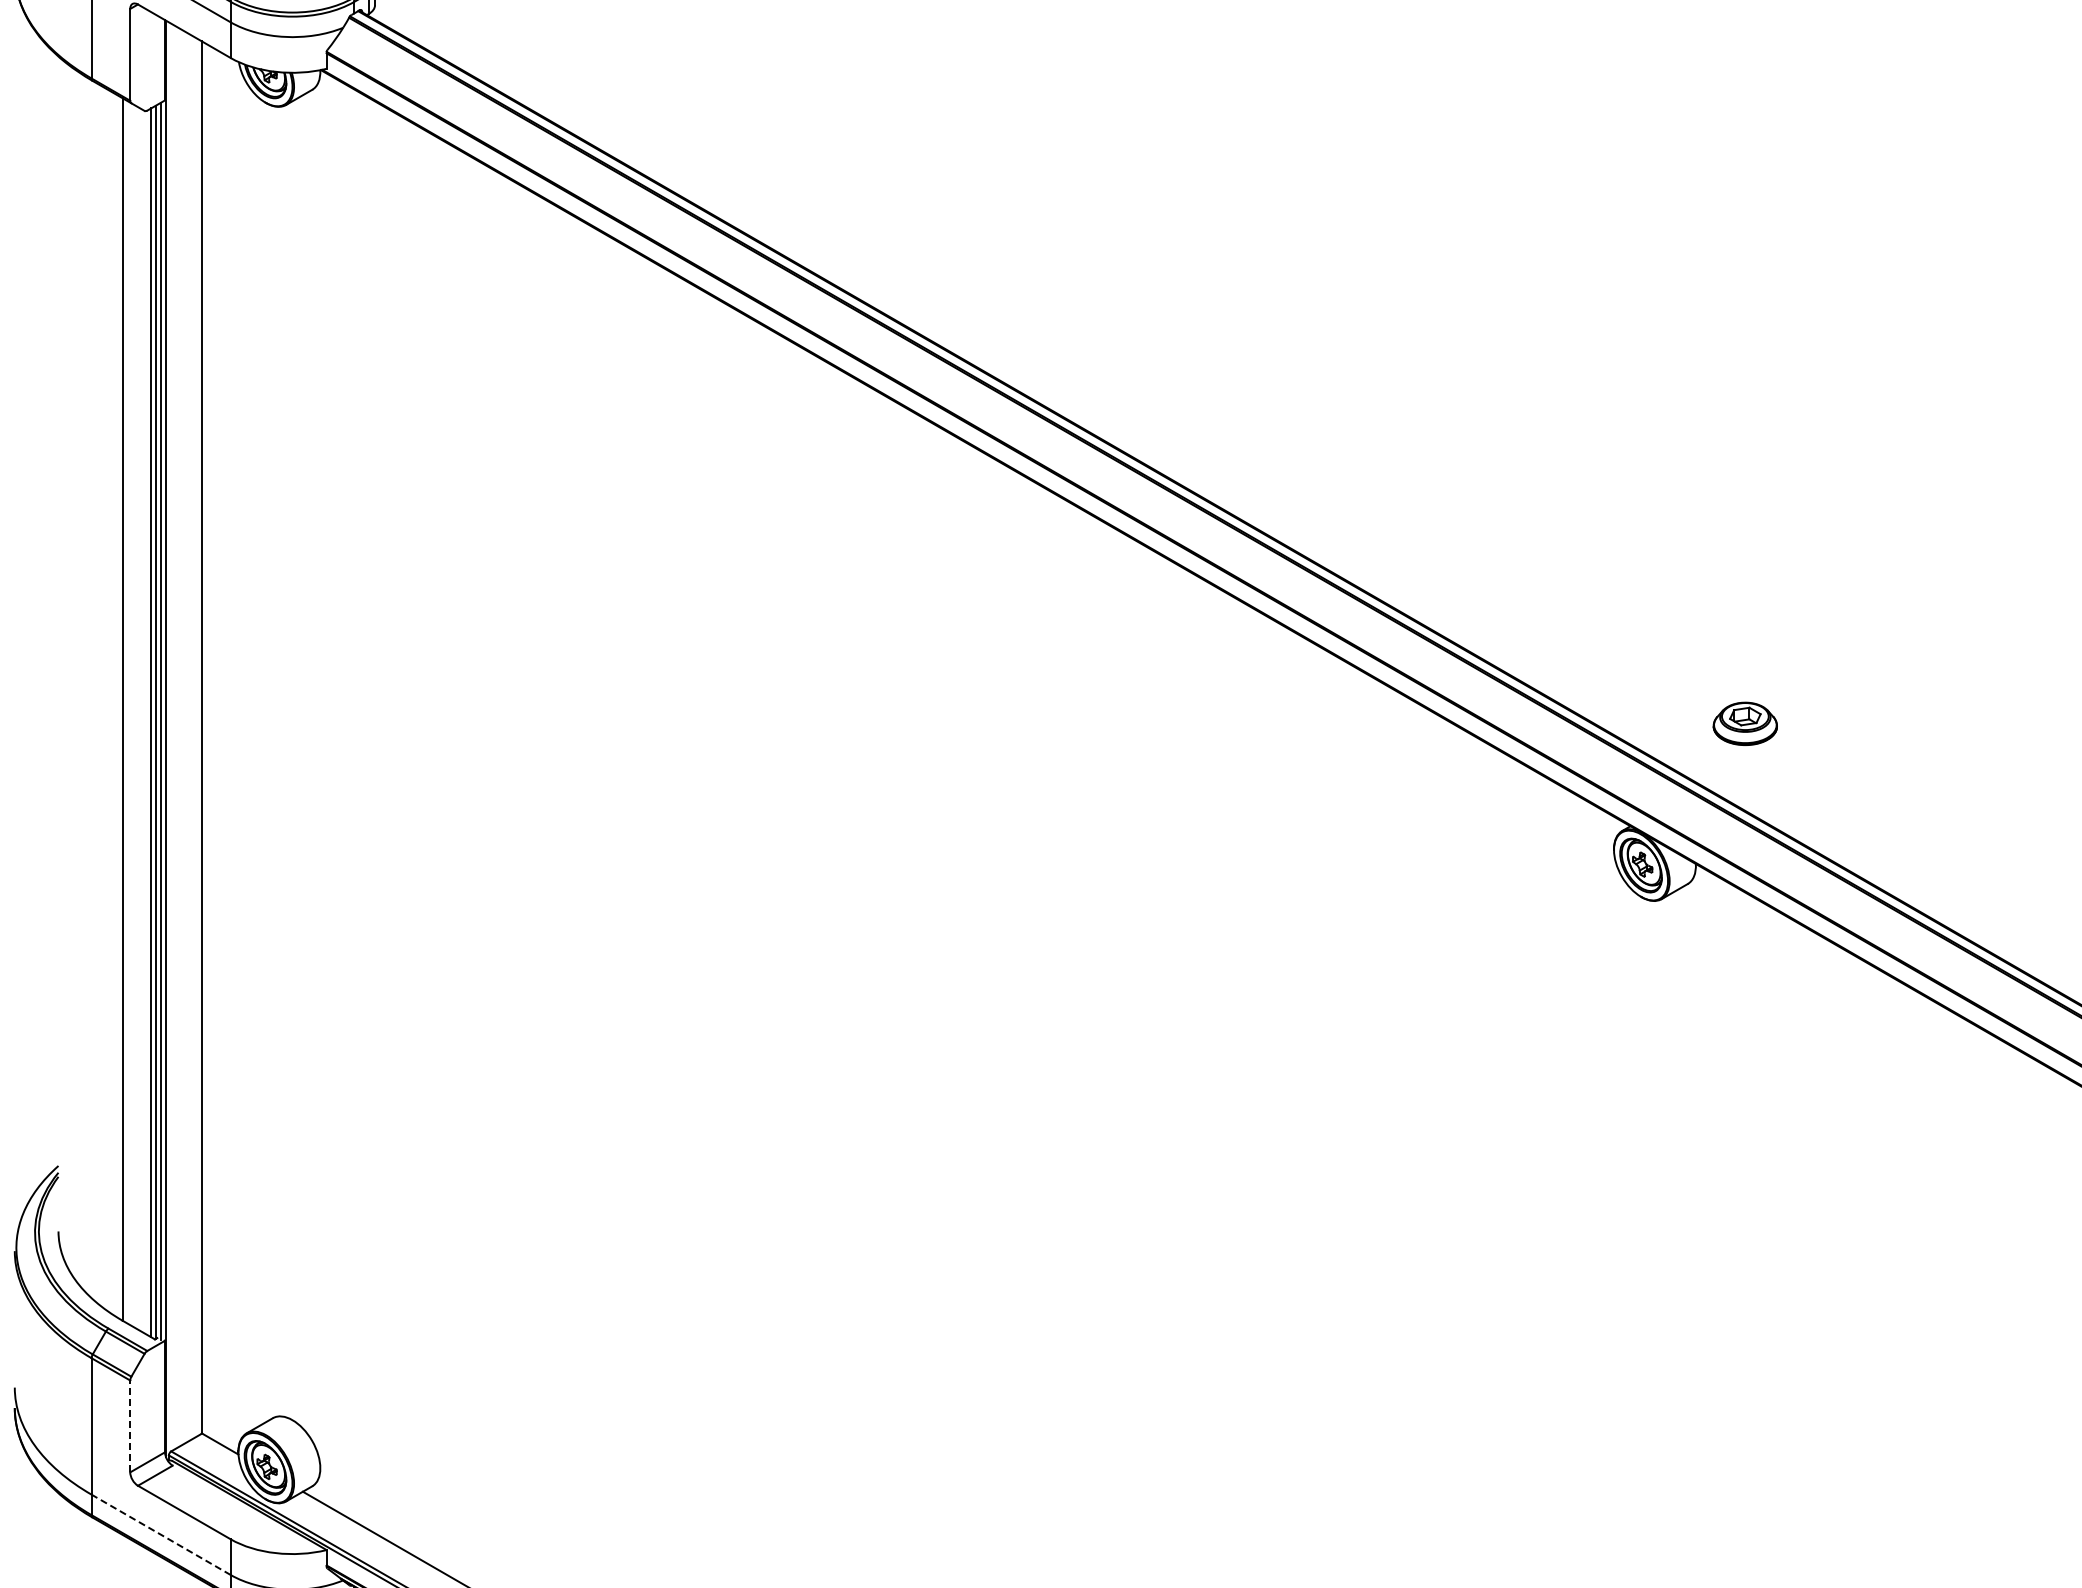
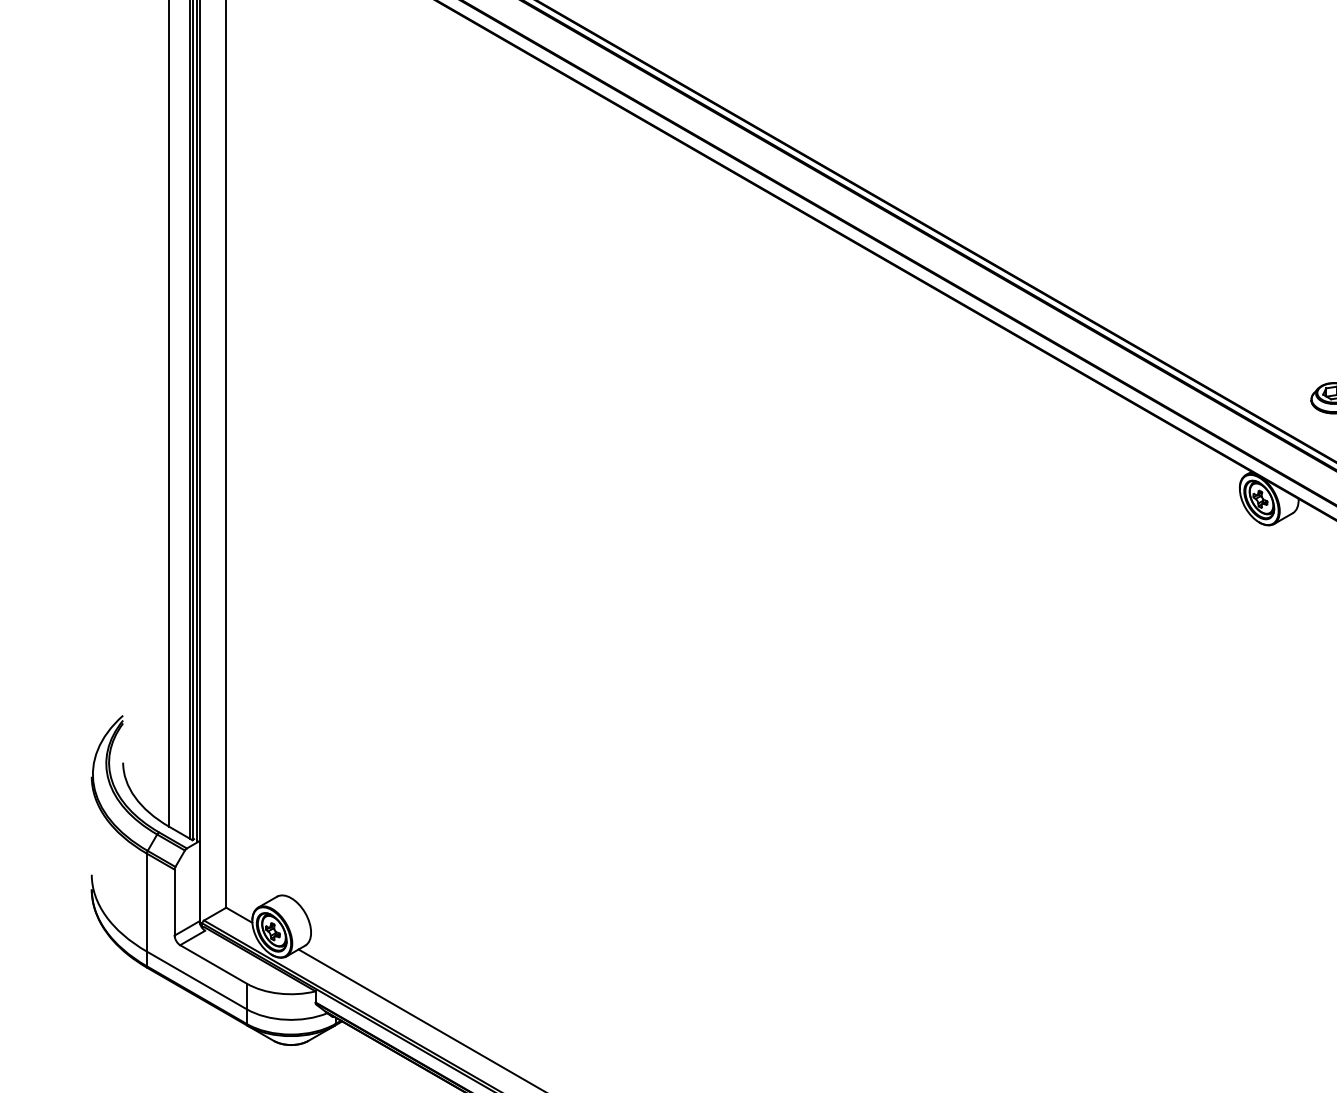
line: (130, 1426) -> (174, 902), dashed -> solid
line: (160, 1534) -> (196, 980), dashed -> solid

